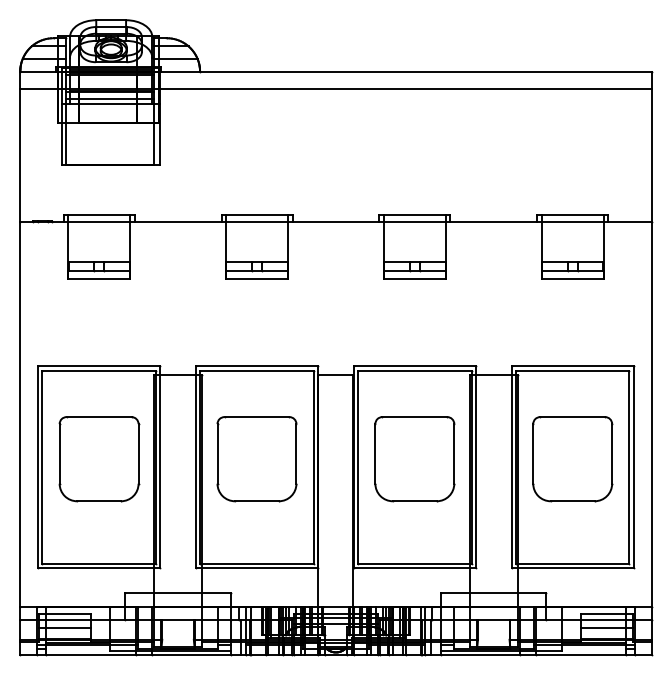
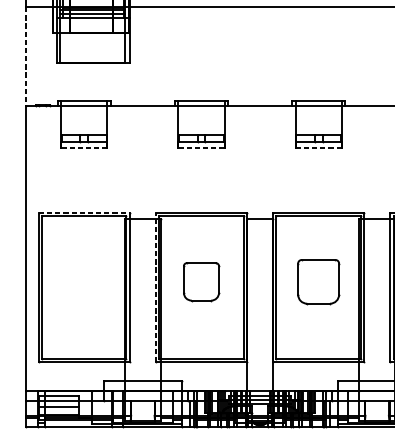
line: (20, 155) -> (25, 56), solid -> dashed
line: (98, 279) -> (83, 148), solid -> dashed
line: (256, 279) -> (201, 148), solid -> dashed
line: (414, 279) -> (318, 148), solid -> dashed
line: (99, 366) -> (84, 213), solid -> dashed
part: (99, 459) -> (84, 282), removed
part: (256, 459) -> (201, 282), size x0.6
part: (414, 459) -> (318, 282), size x0.7
line: (195, 467) -> (155, 287), solid -> dashed

